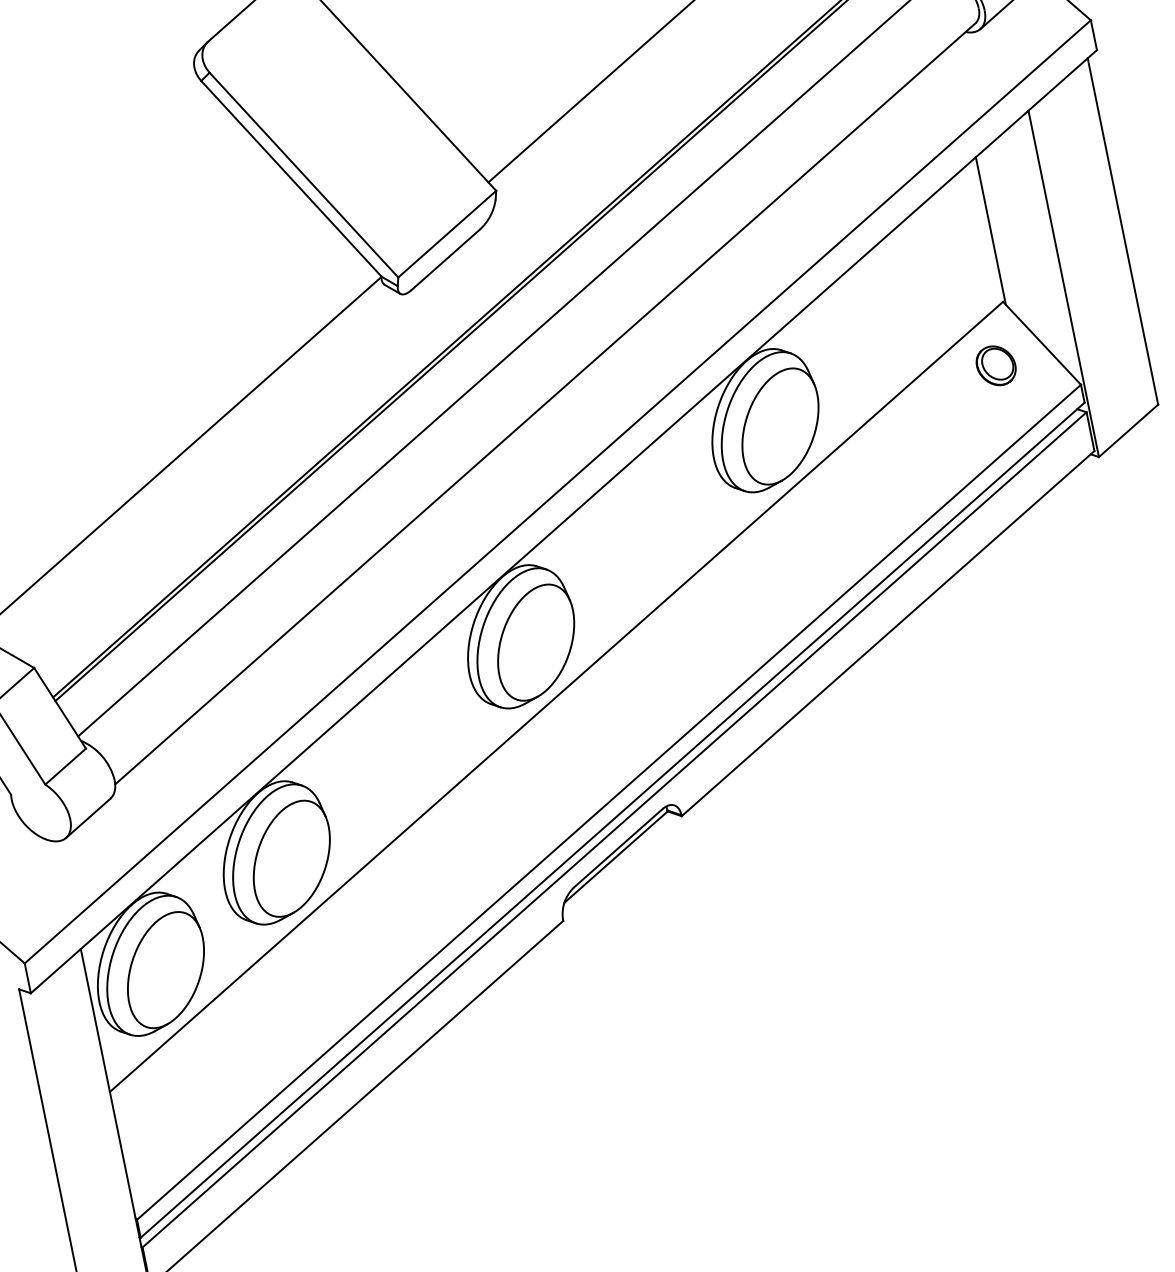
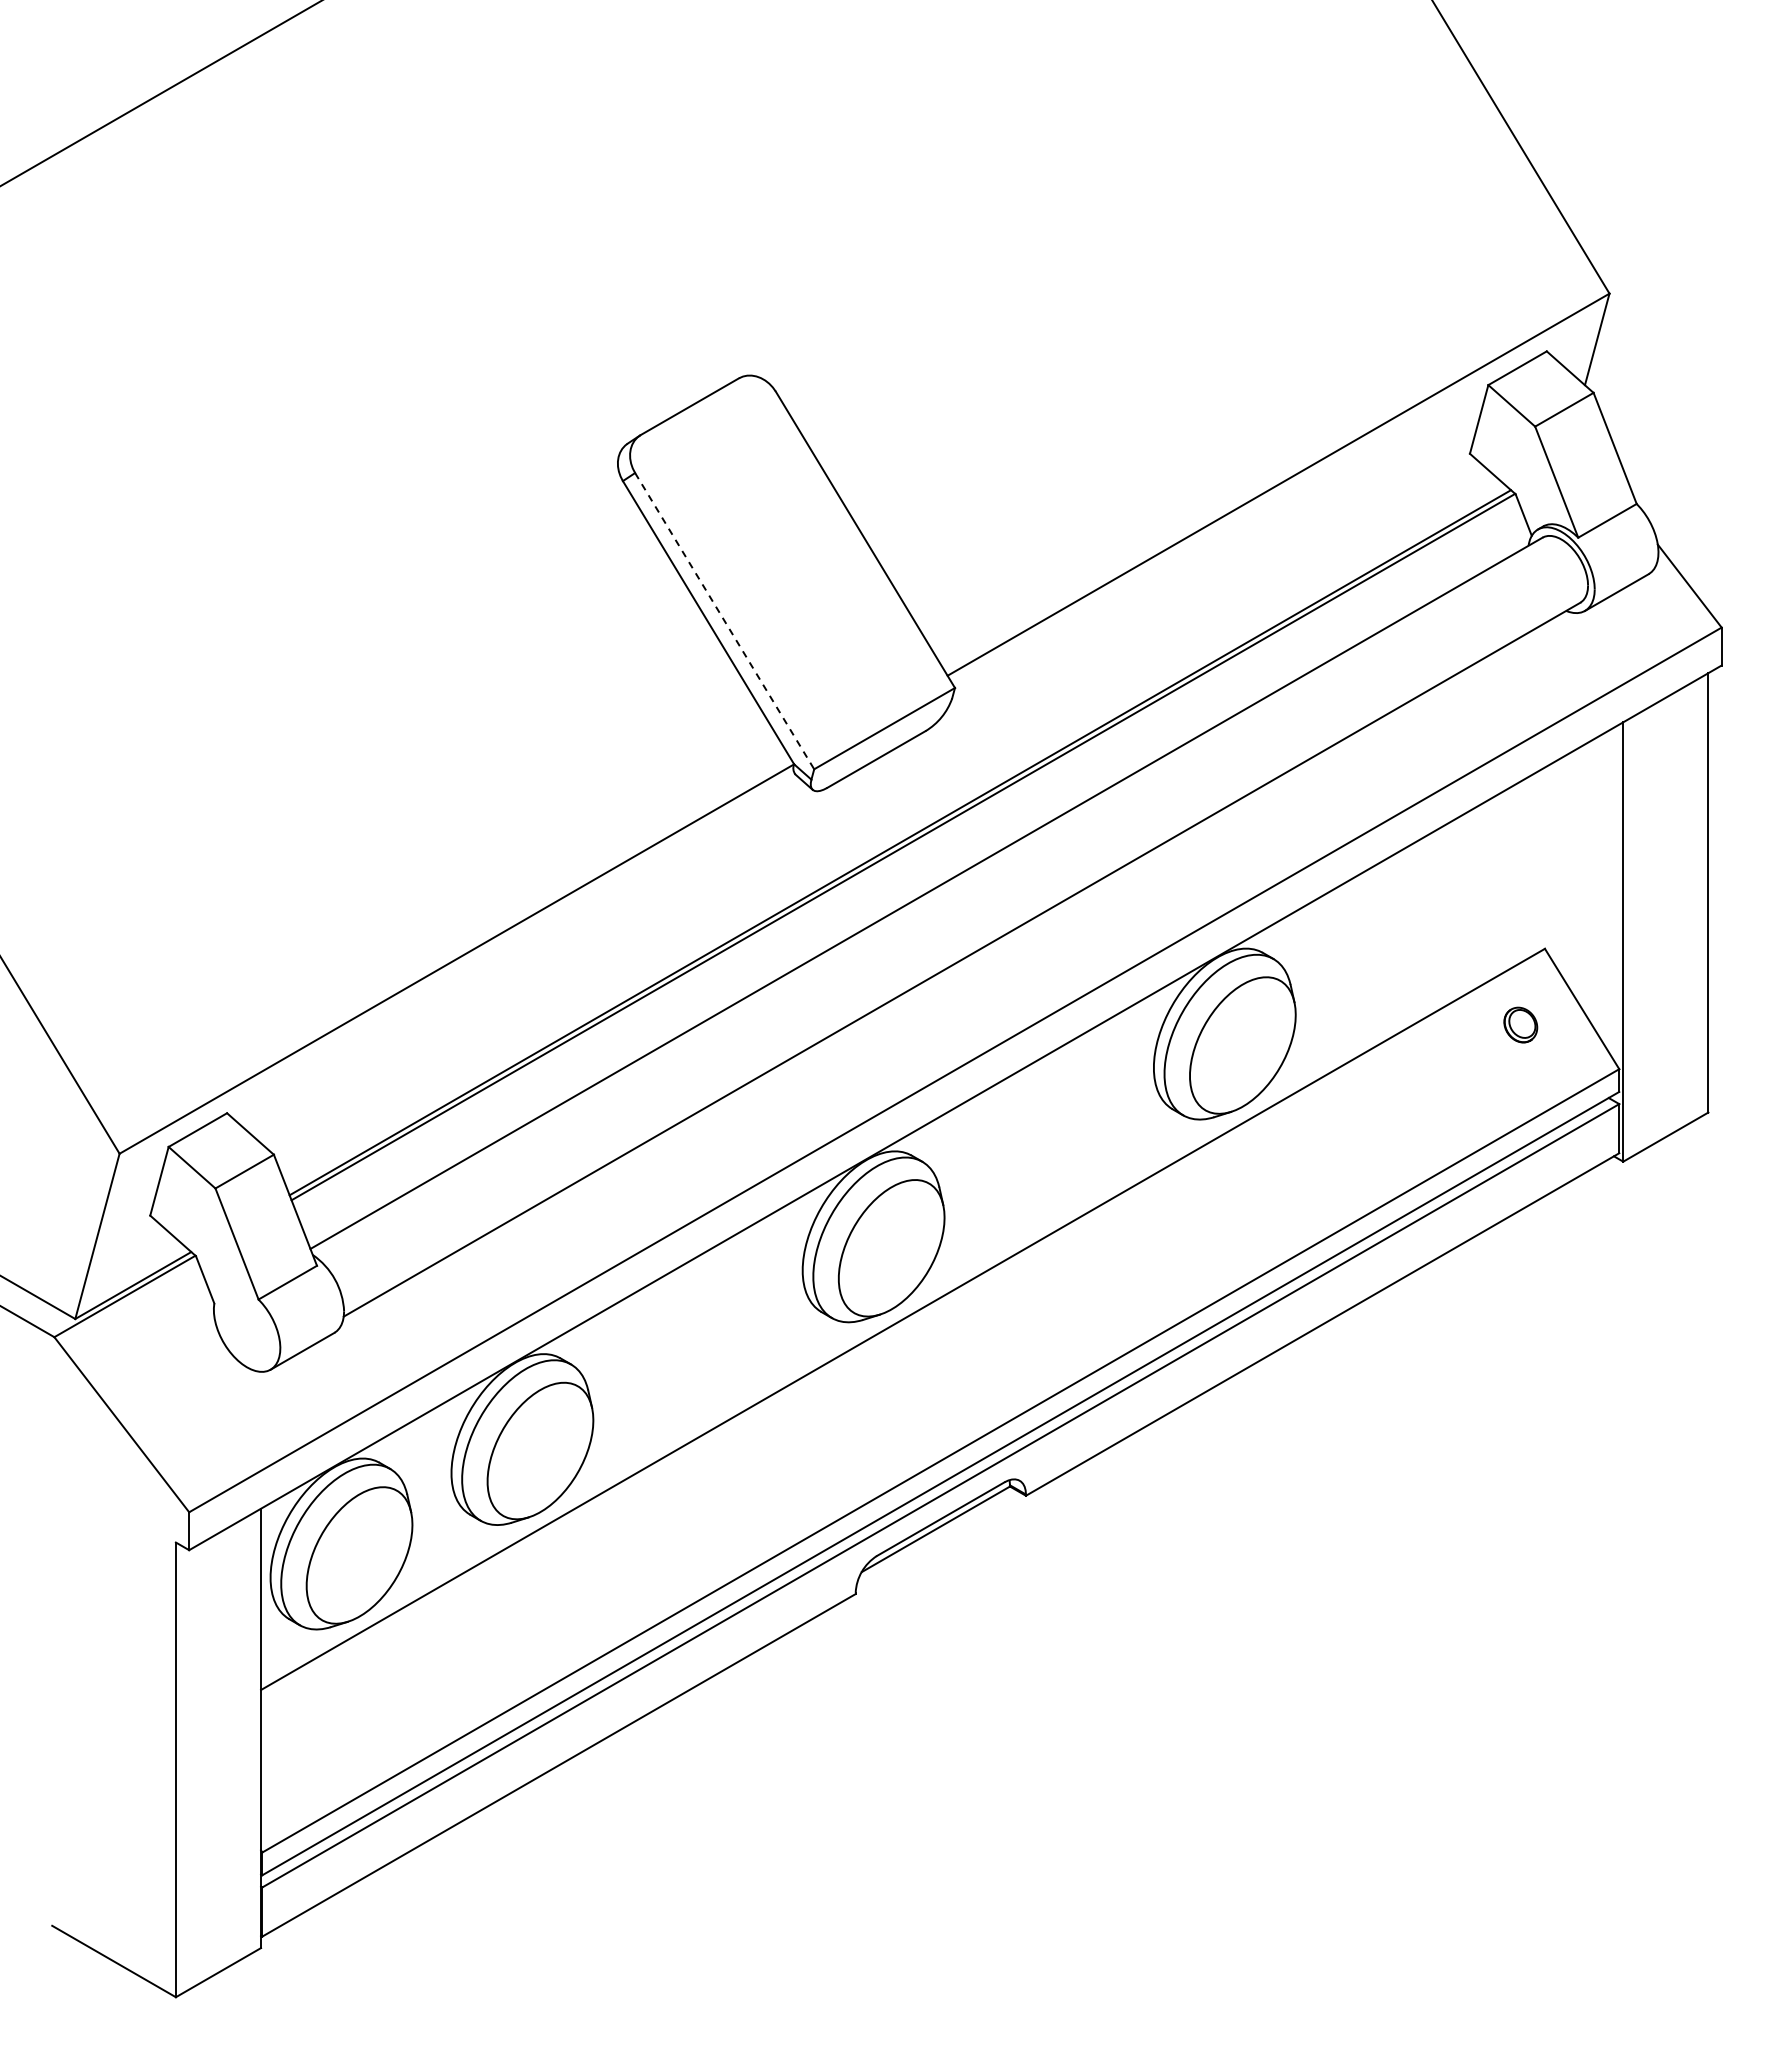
line: (303, 175) -> (724, 621), solid -> dashed
line: (990, 231) -> (1547, 859), removed
part: (995, 365) -> (1520, 1024), size x0.7

